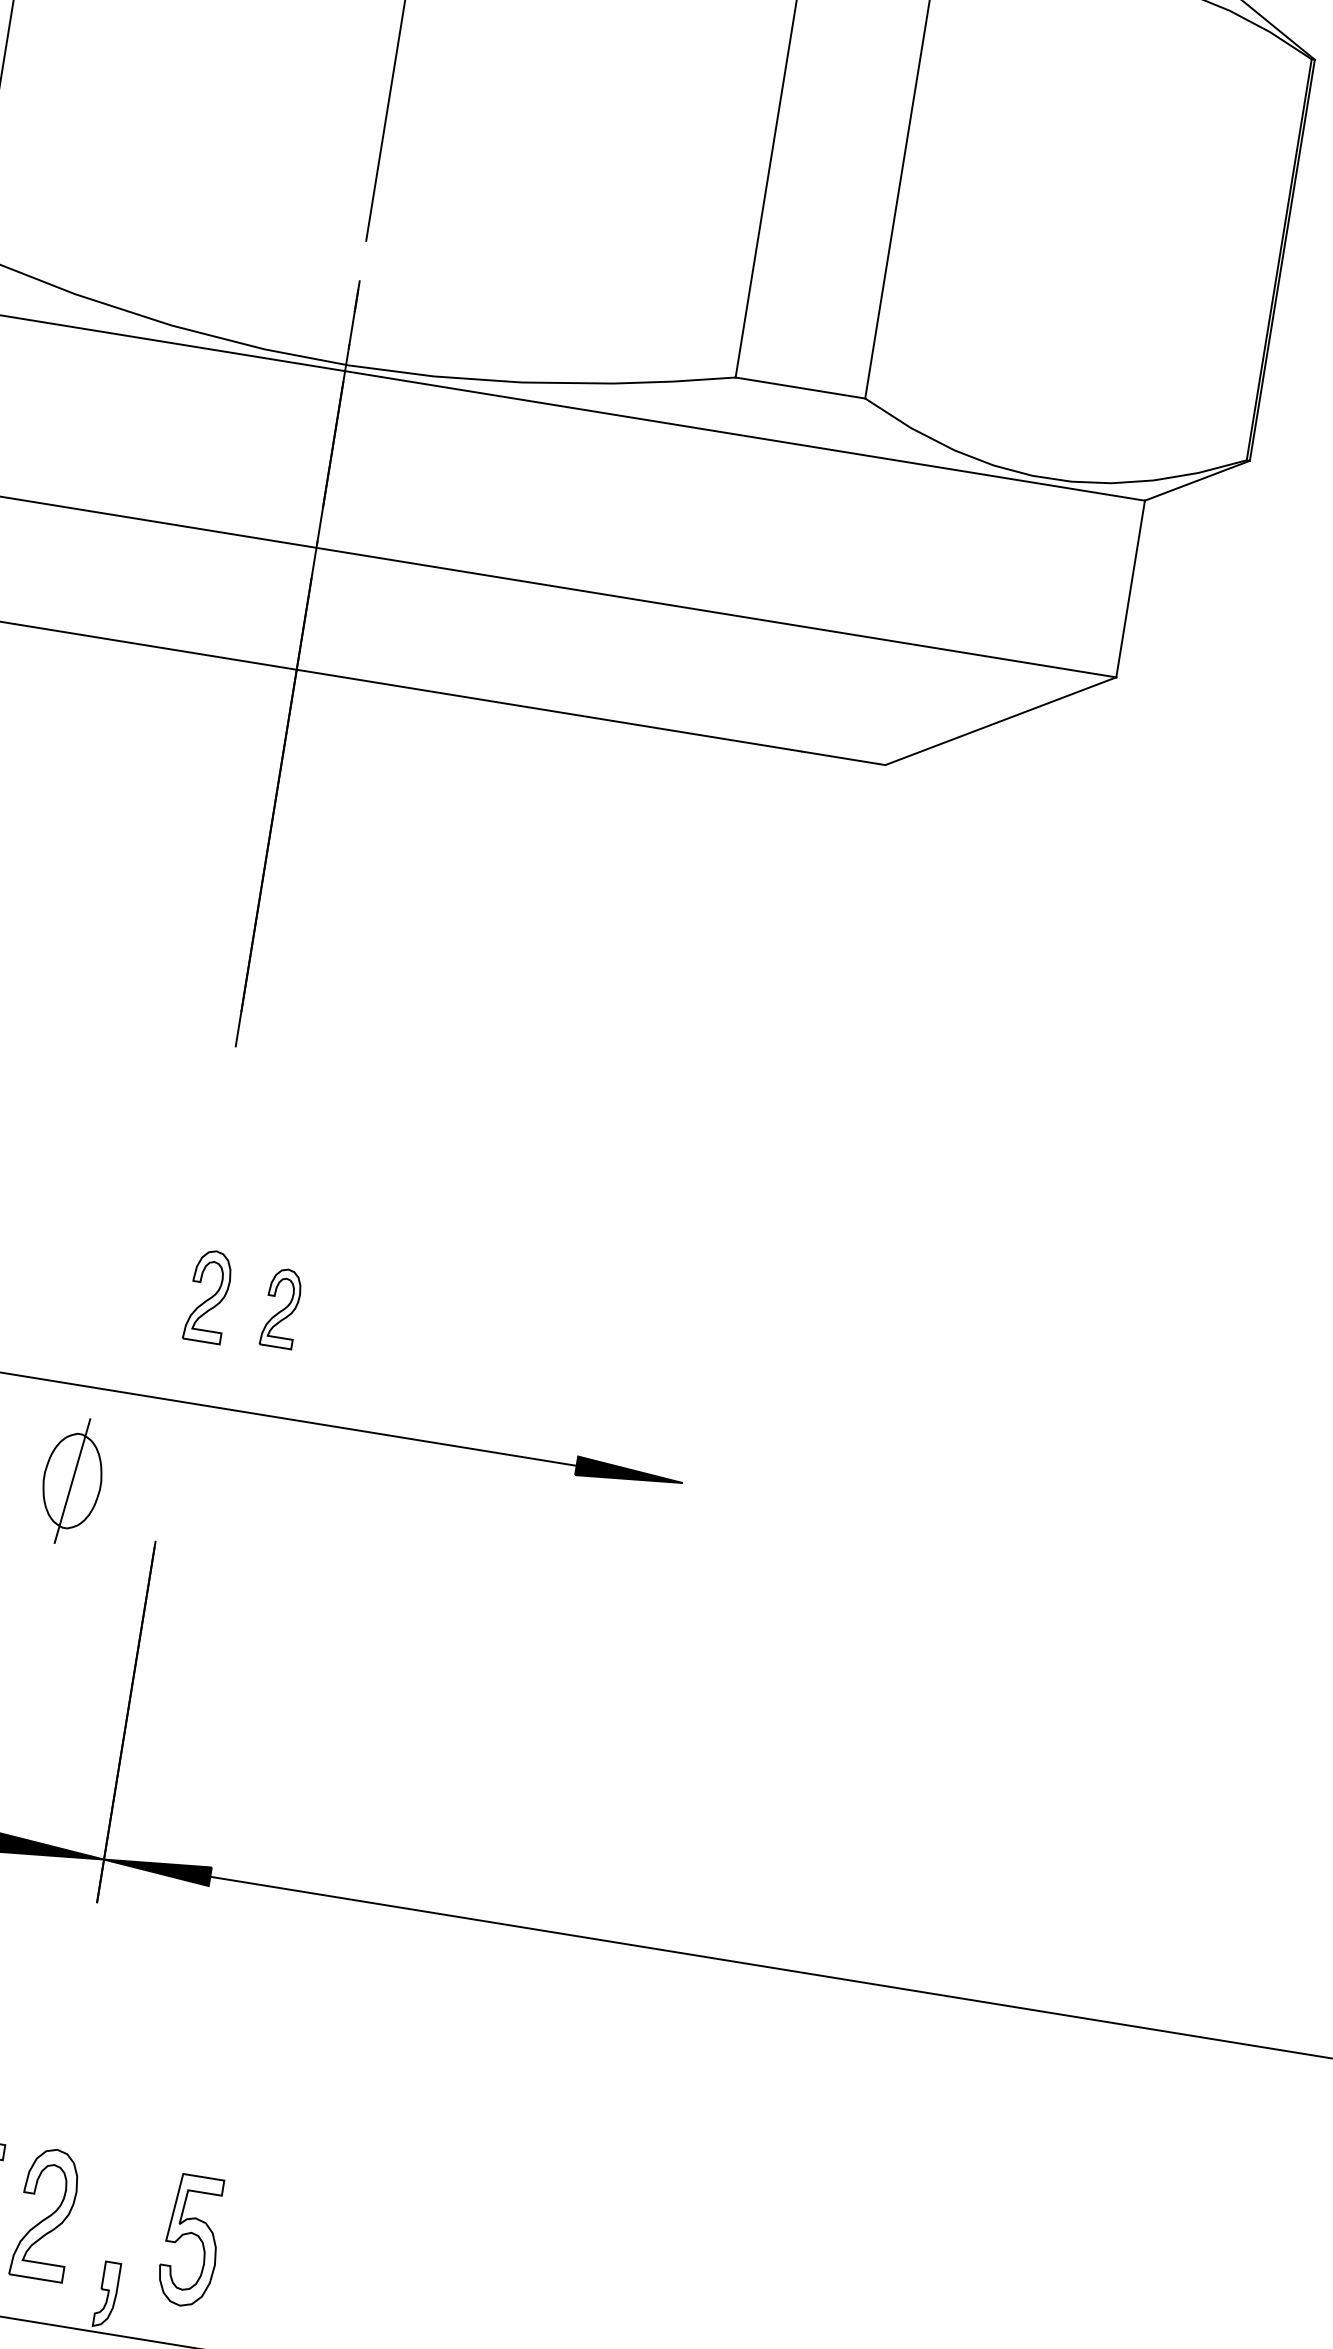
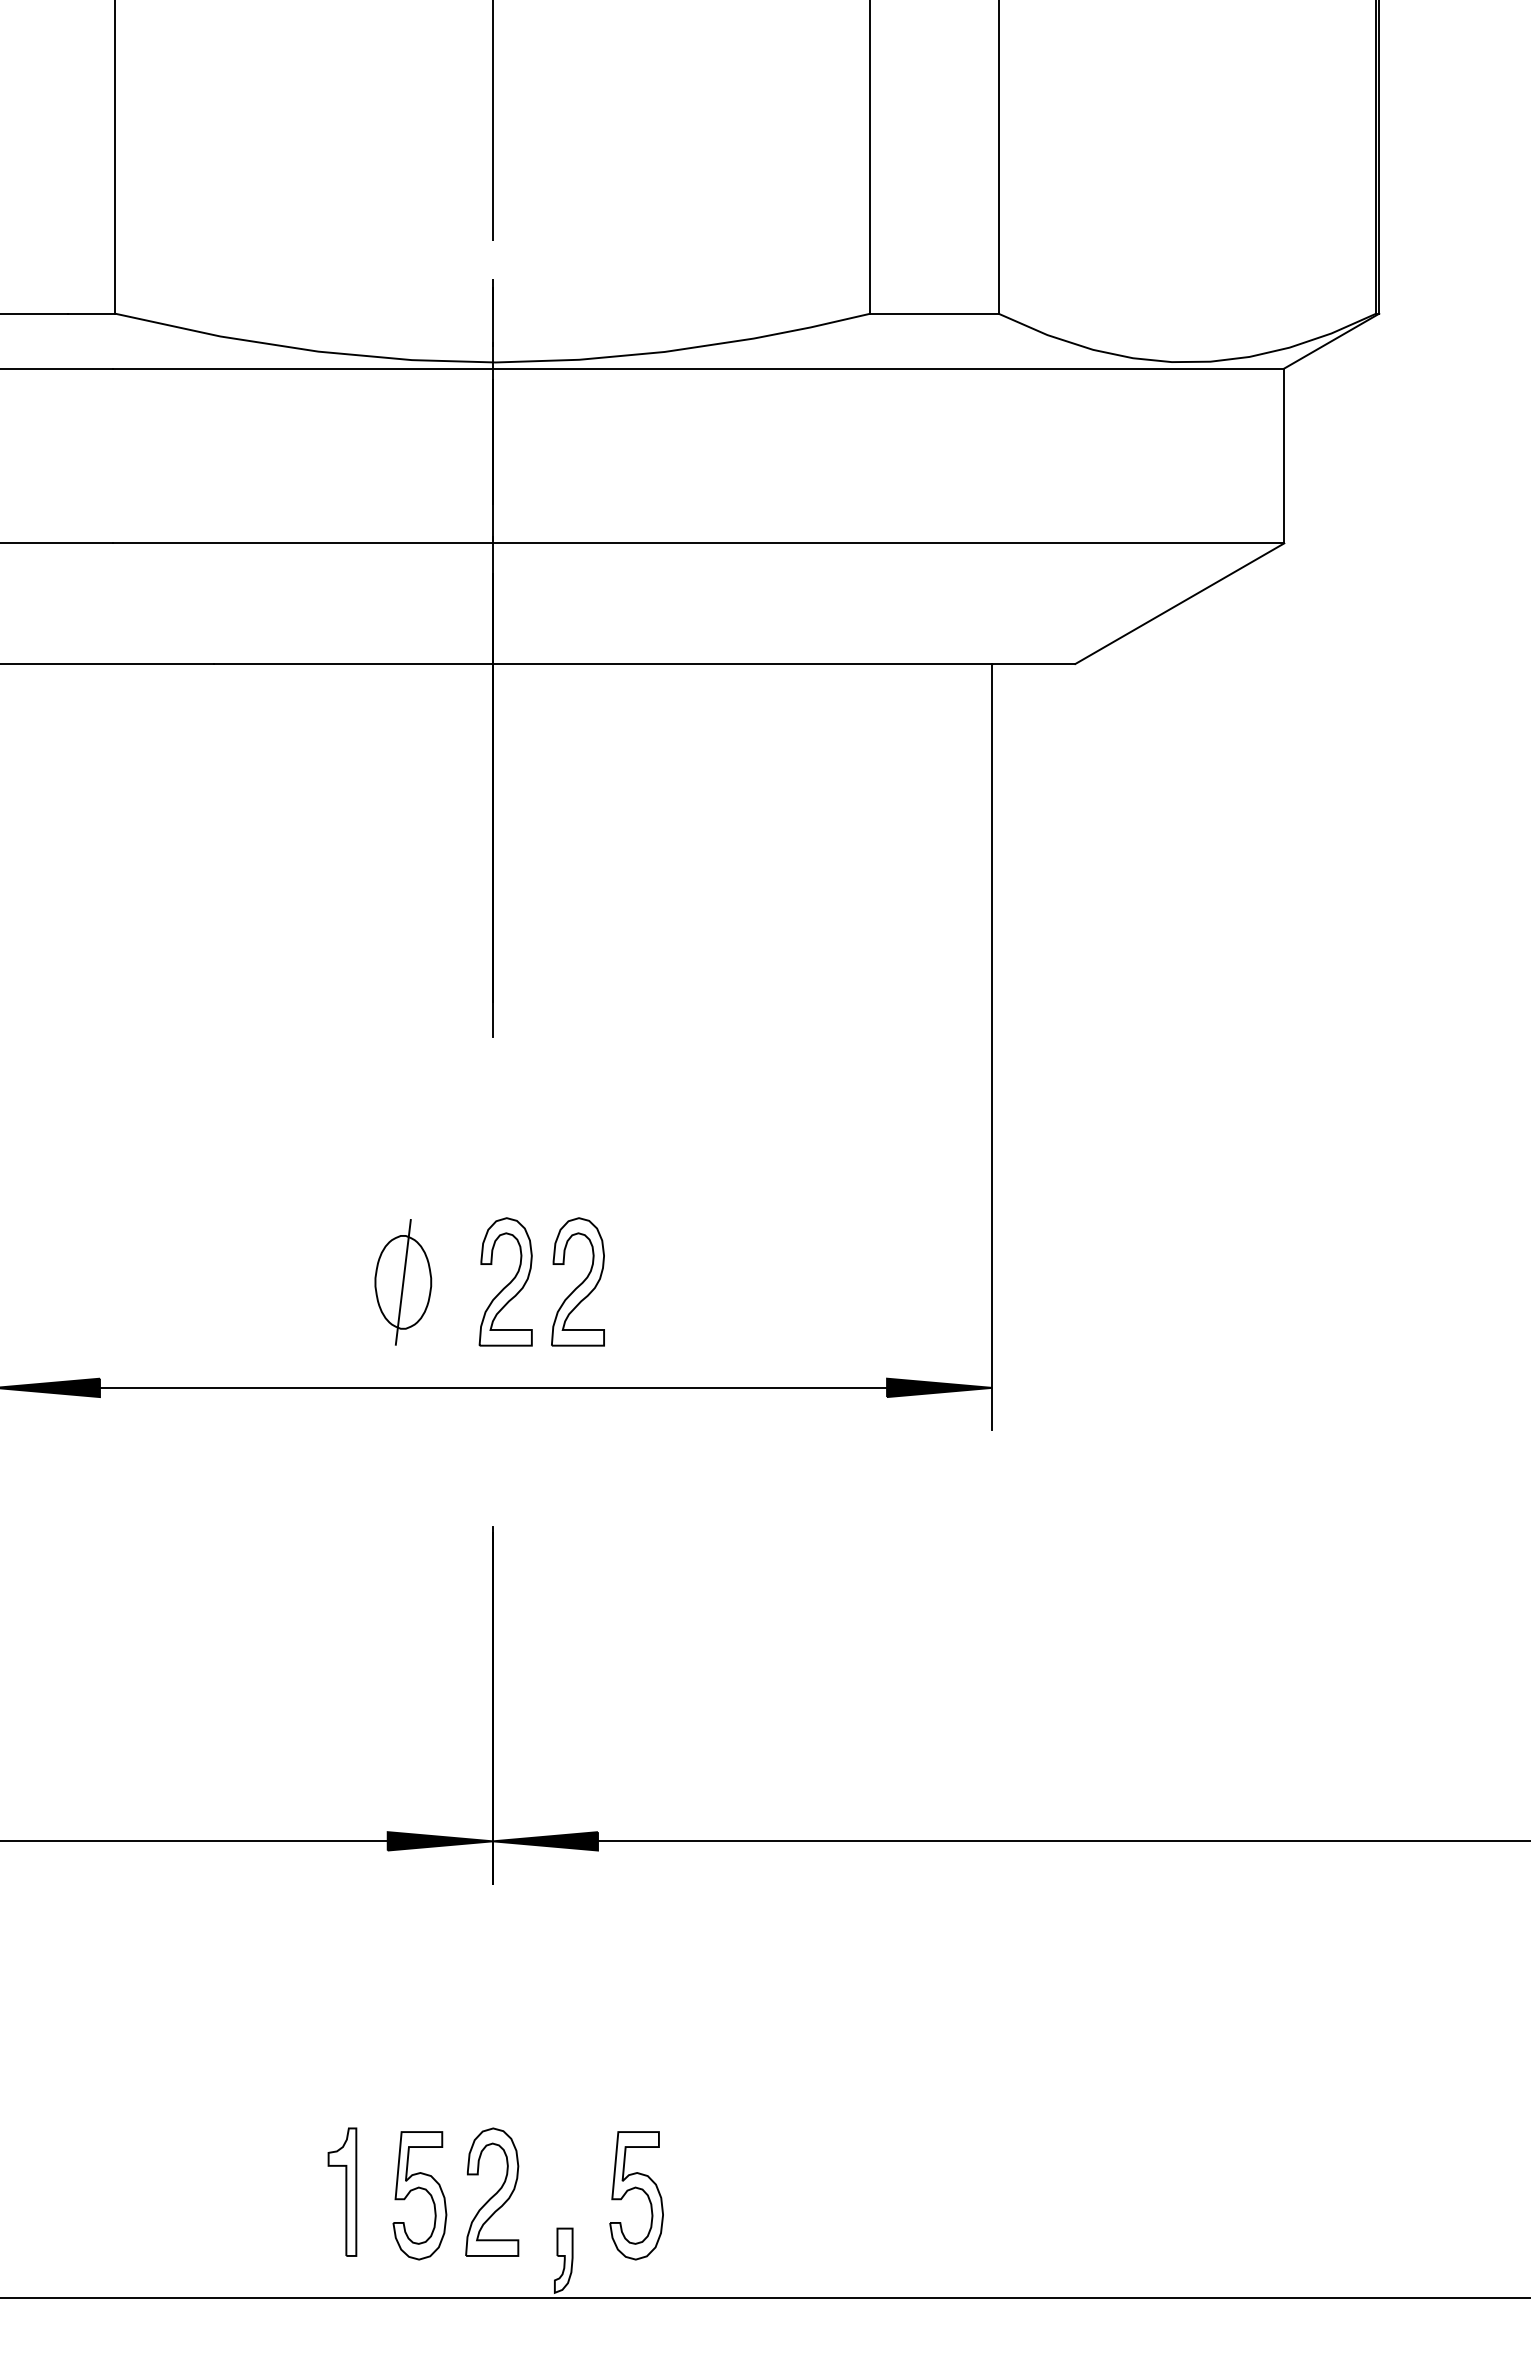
line: (738, 1139) -> (992, 1047), added
part: (208, 1295) -> (505, 1281), size x1.43
part: (281, 1307) -> (577, 1281), size x1.67
part: (72, 1481) -> (403, 1282), moved

